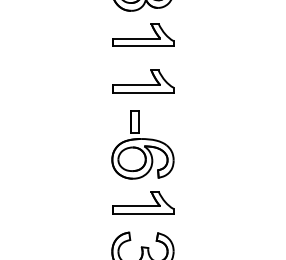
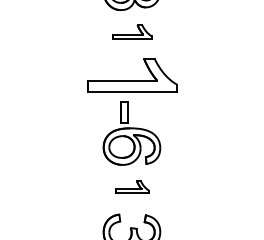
part: (143, 34) -> (132, 31), size x0.7
part: (143, 81) -> (132, 75), size x1.6
part: (143, 202) -> (132, 186), size x0.6

